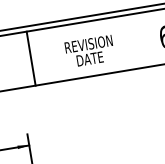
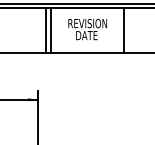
line: (119, 44) -> (123, 30), added
text: (89, 51) -> (87, 29), moved
line: (24, 59) -> (45, 30), added

